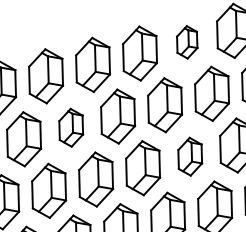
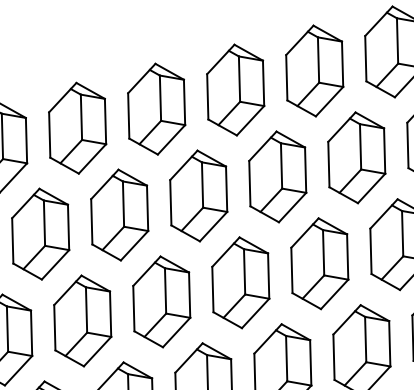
part: (187, 42) -> (315, 71), size x1.67
part: (71, 127) -> (120, 214), size x1.43
part: (190, 156) -> (320, 263), size x1.43

